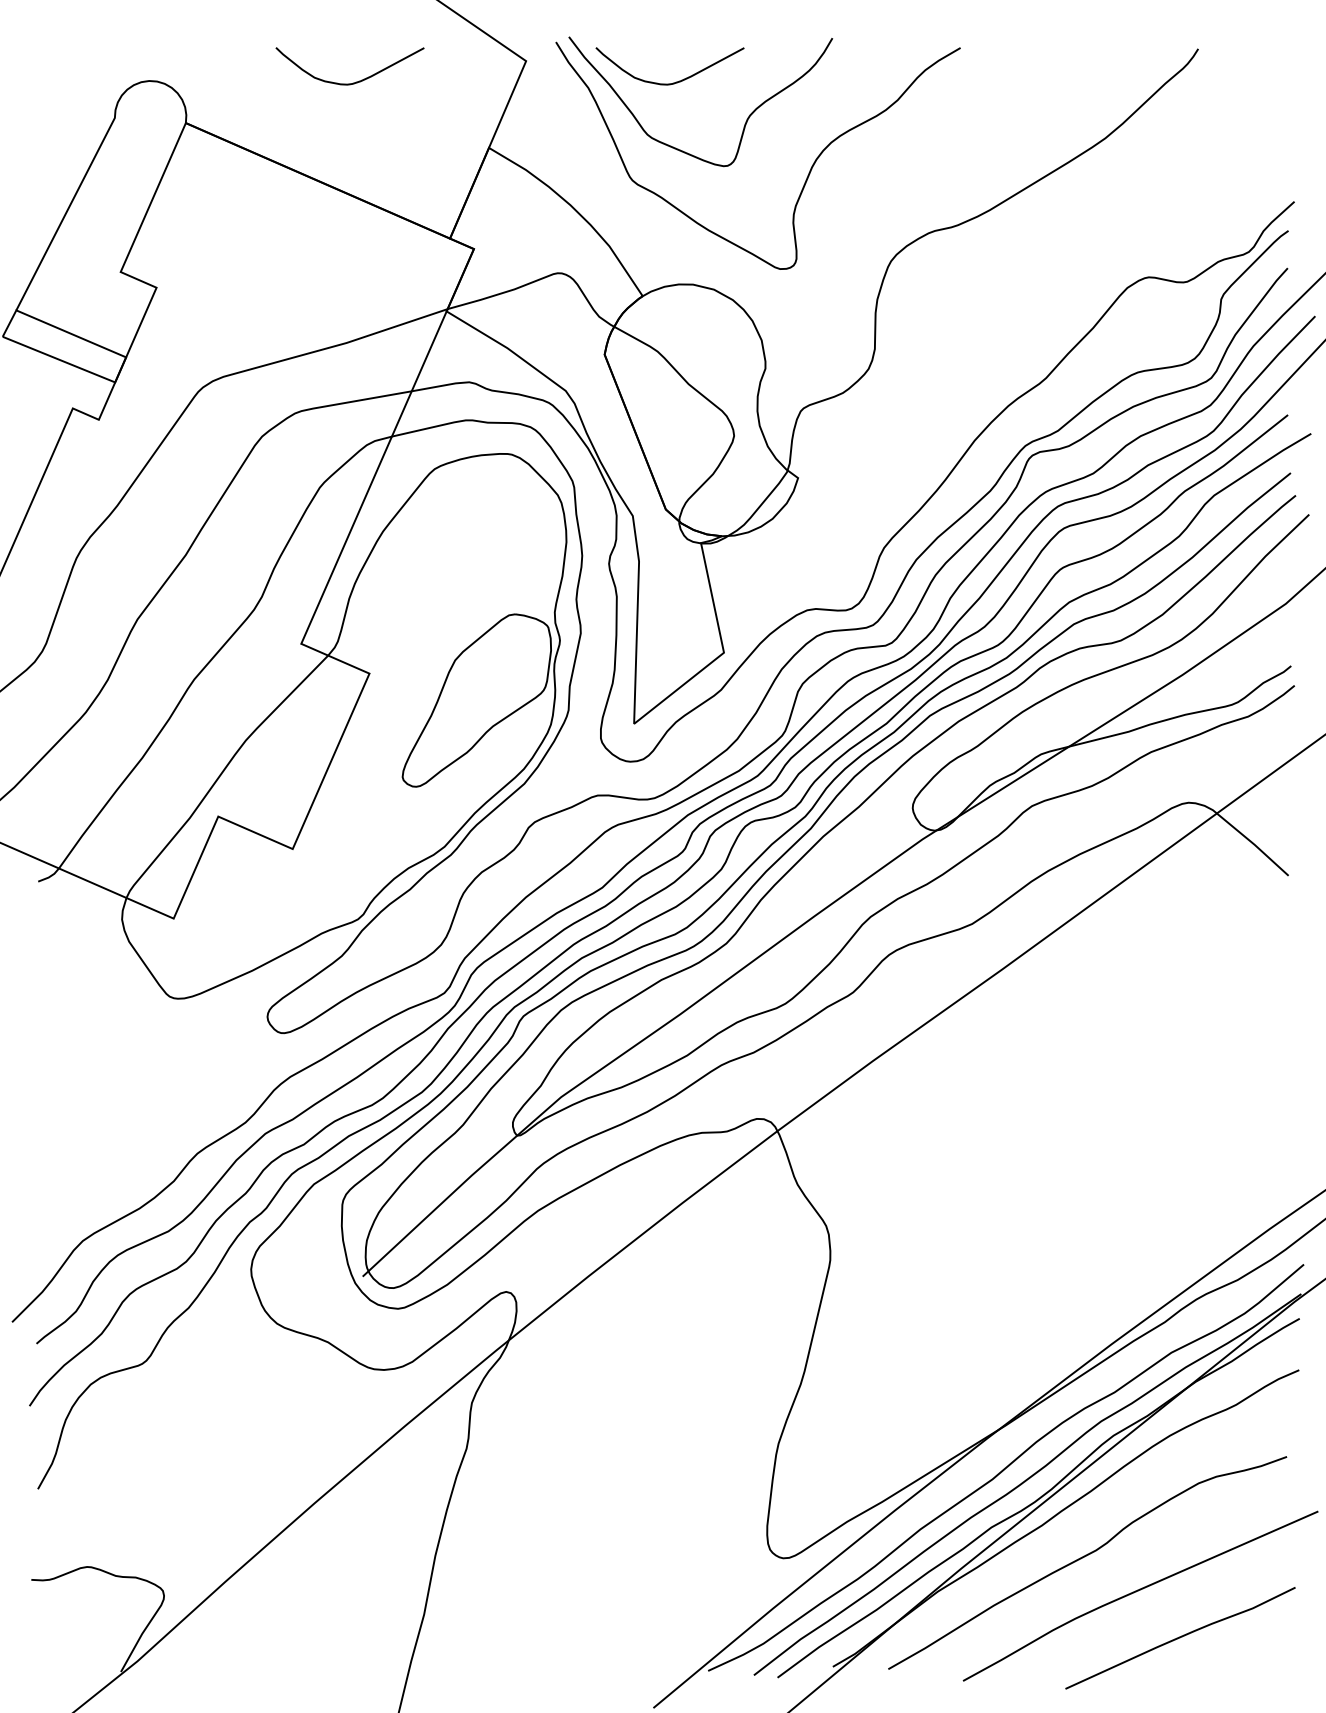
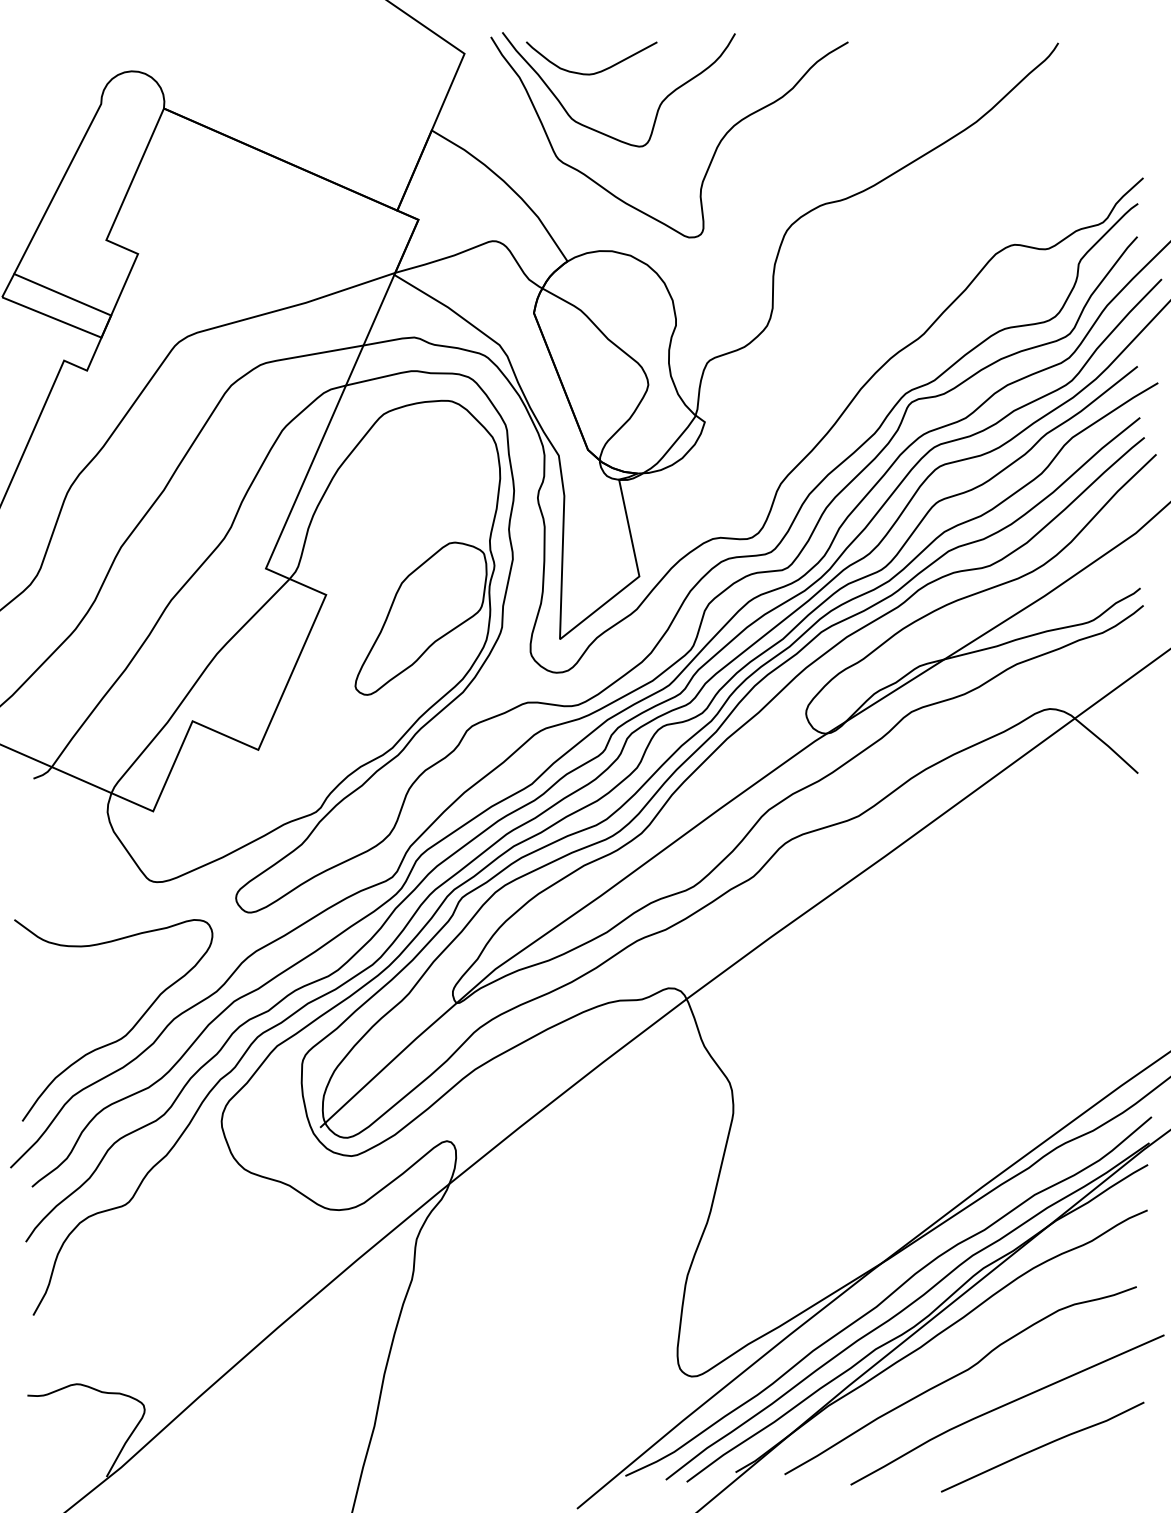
curve: (353, 82) -> (312, 72), removed
curve: (146, 1166) -> (129, 1030), added

